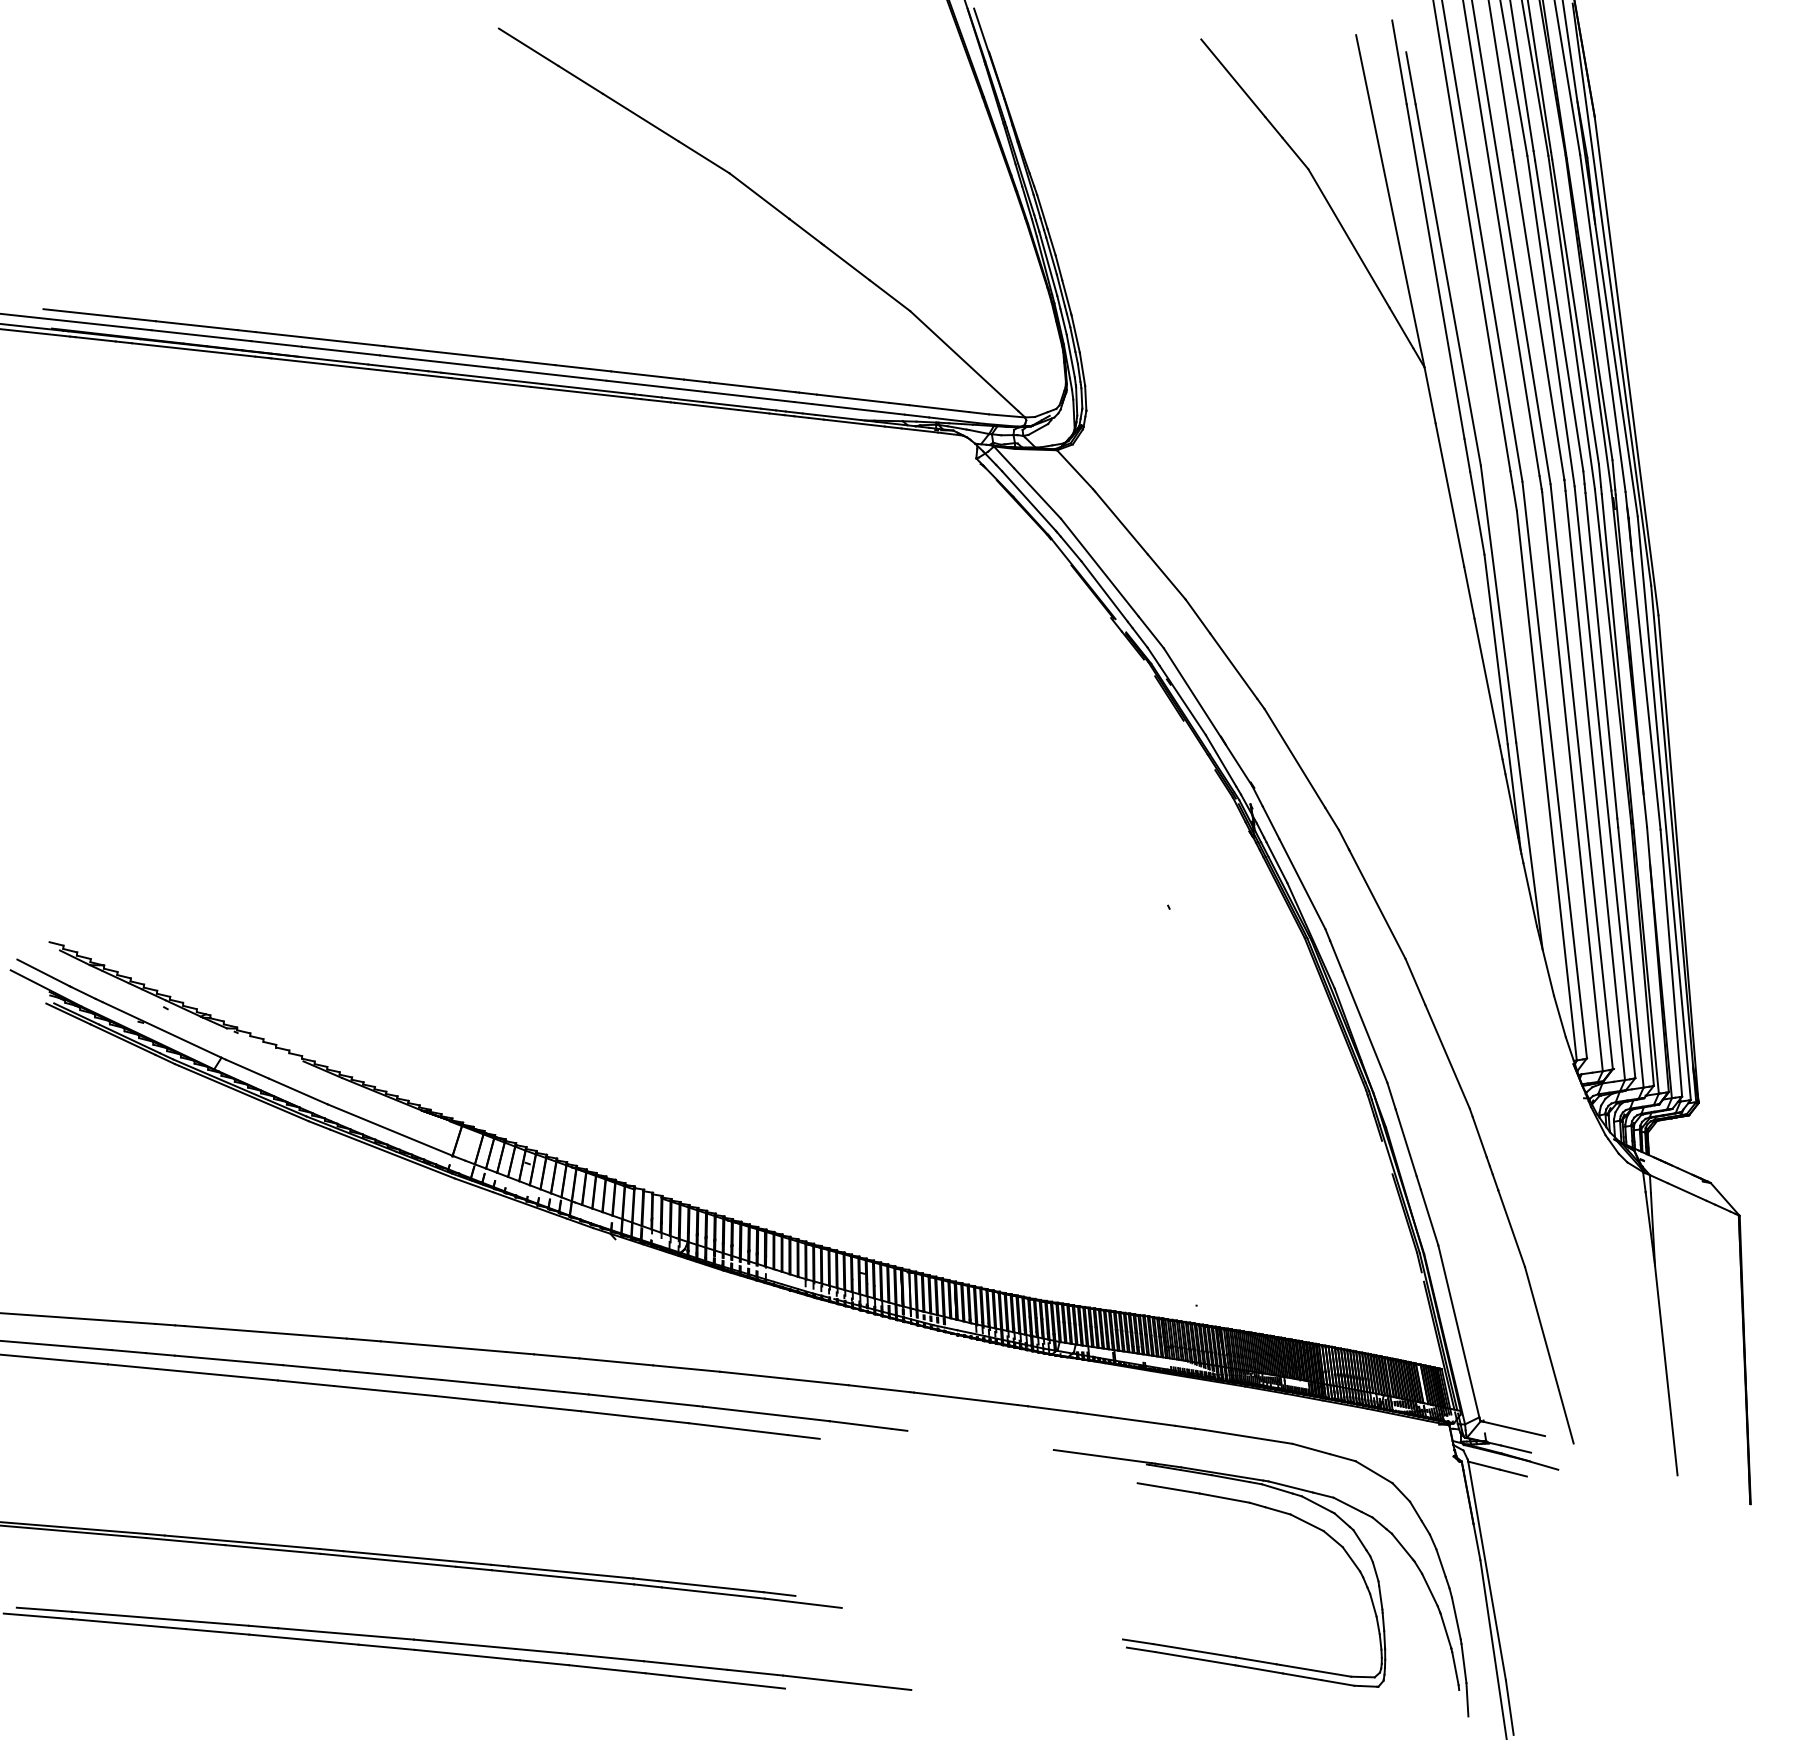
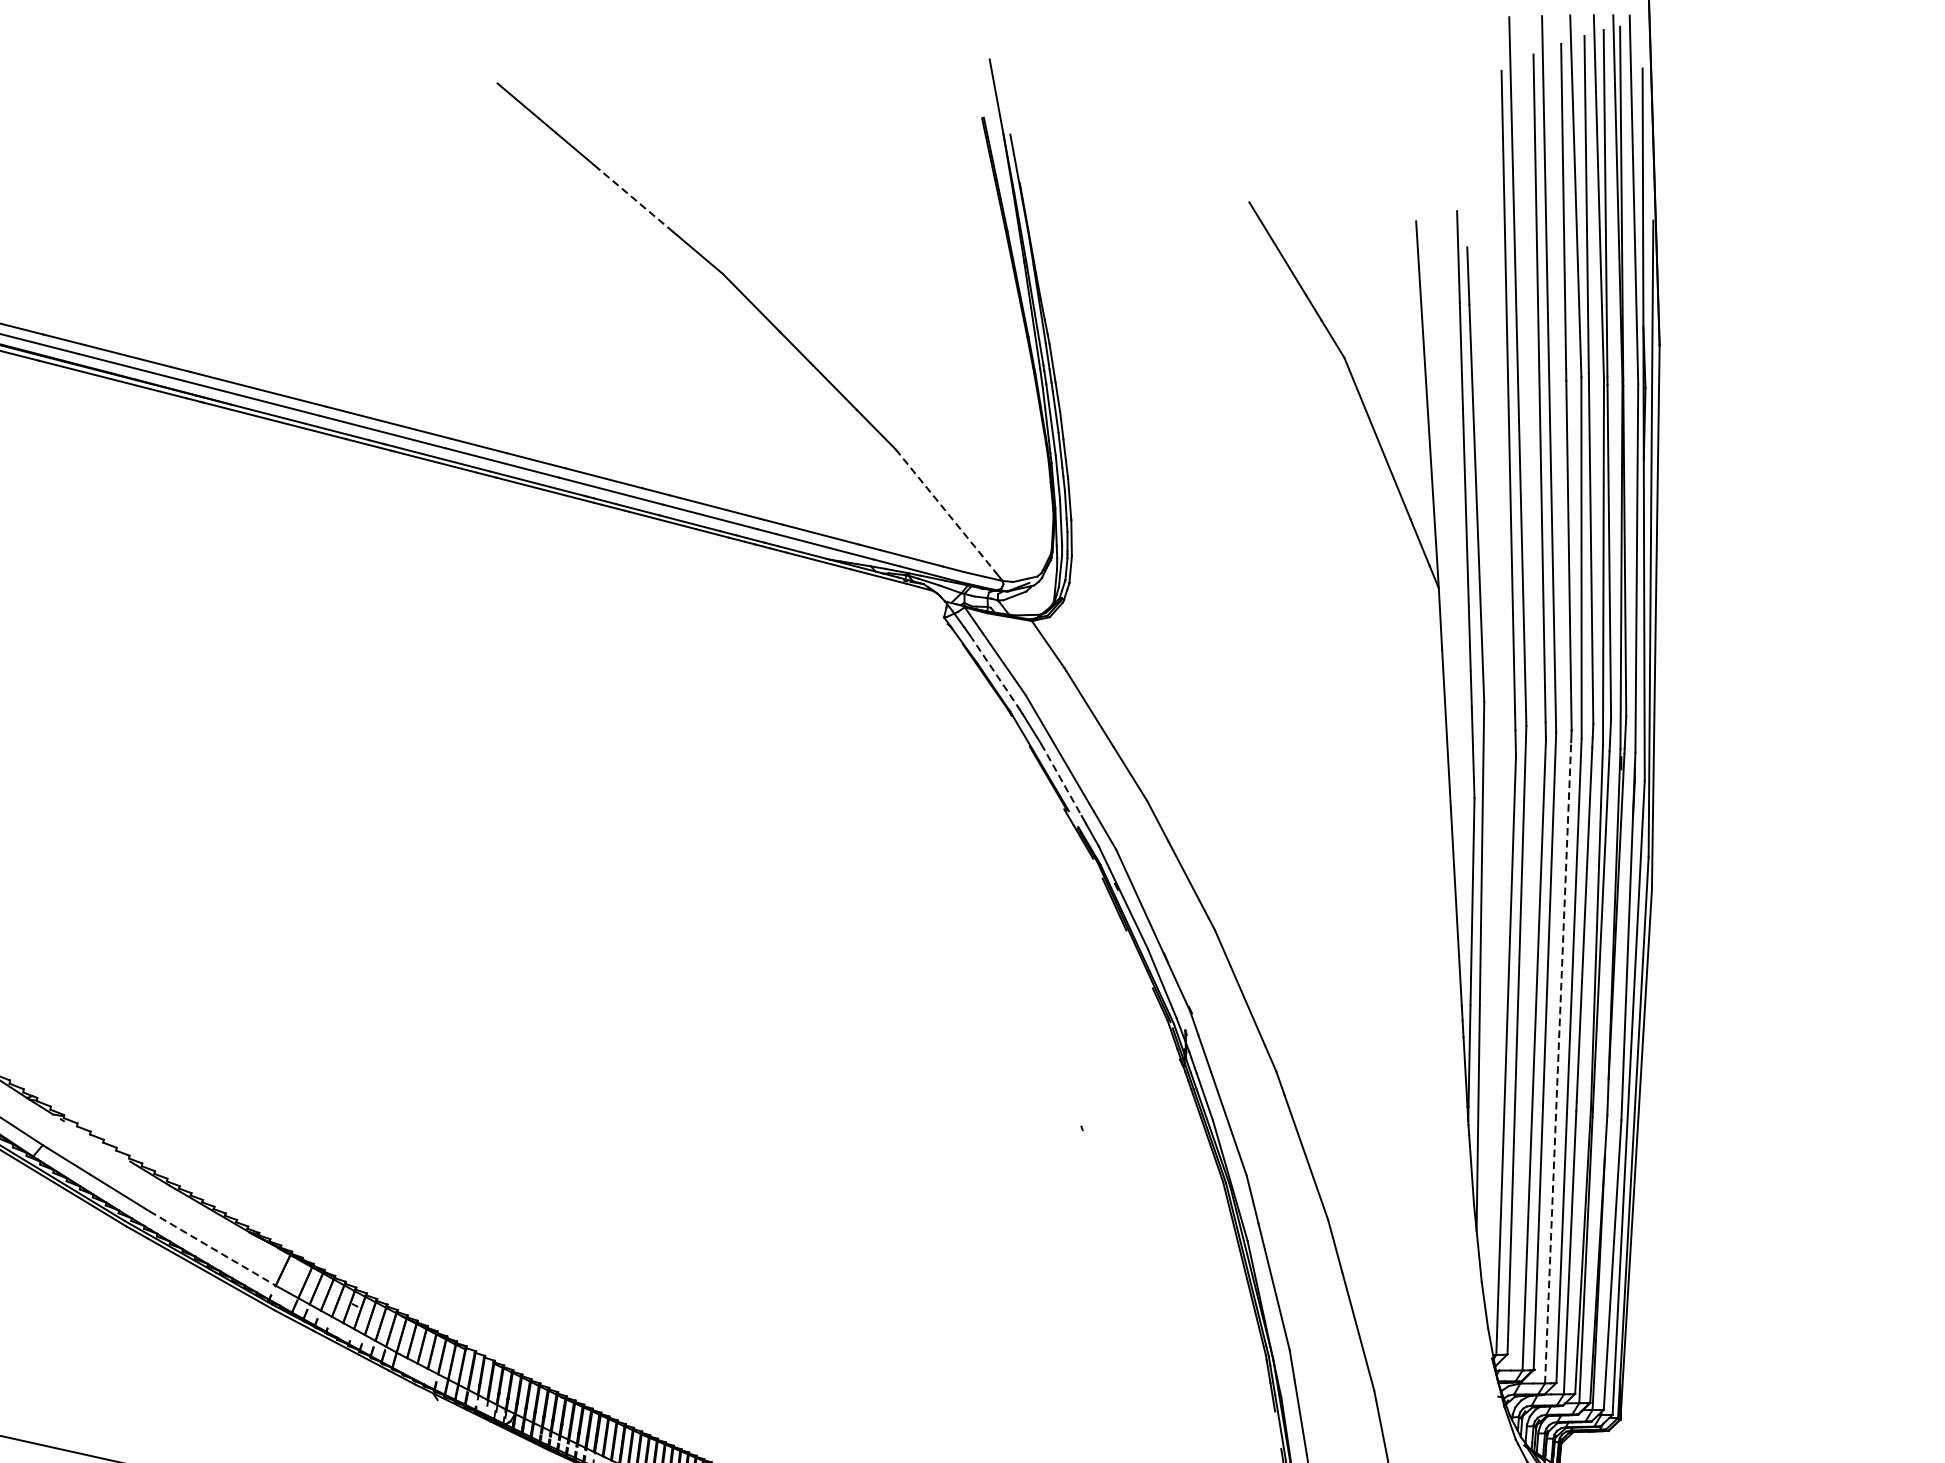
line: (640, 117) -> (635, 200), solid -> dashed
line: (964, 361) -> (946, 511), solid -> dashed
line: (1029, 501) -> (994, 671), solid -> dashed
line: (1105, 592) -> (1062, 781), solid -> dashed
line: (1595, 785) -> (1558, 1062), solid -> dashed
line: (391, 1130) -> (214, 1249), solid -> dashed

